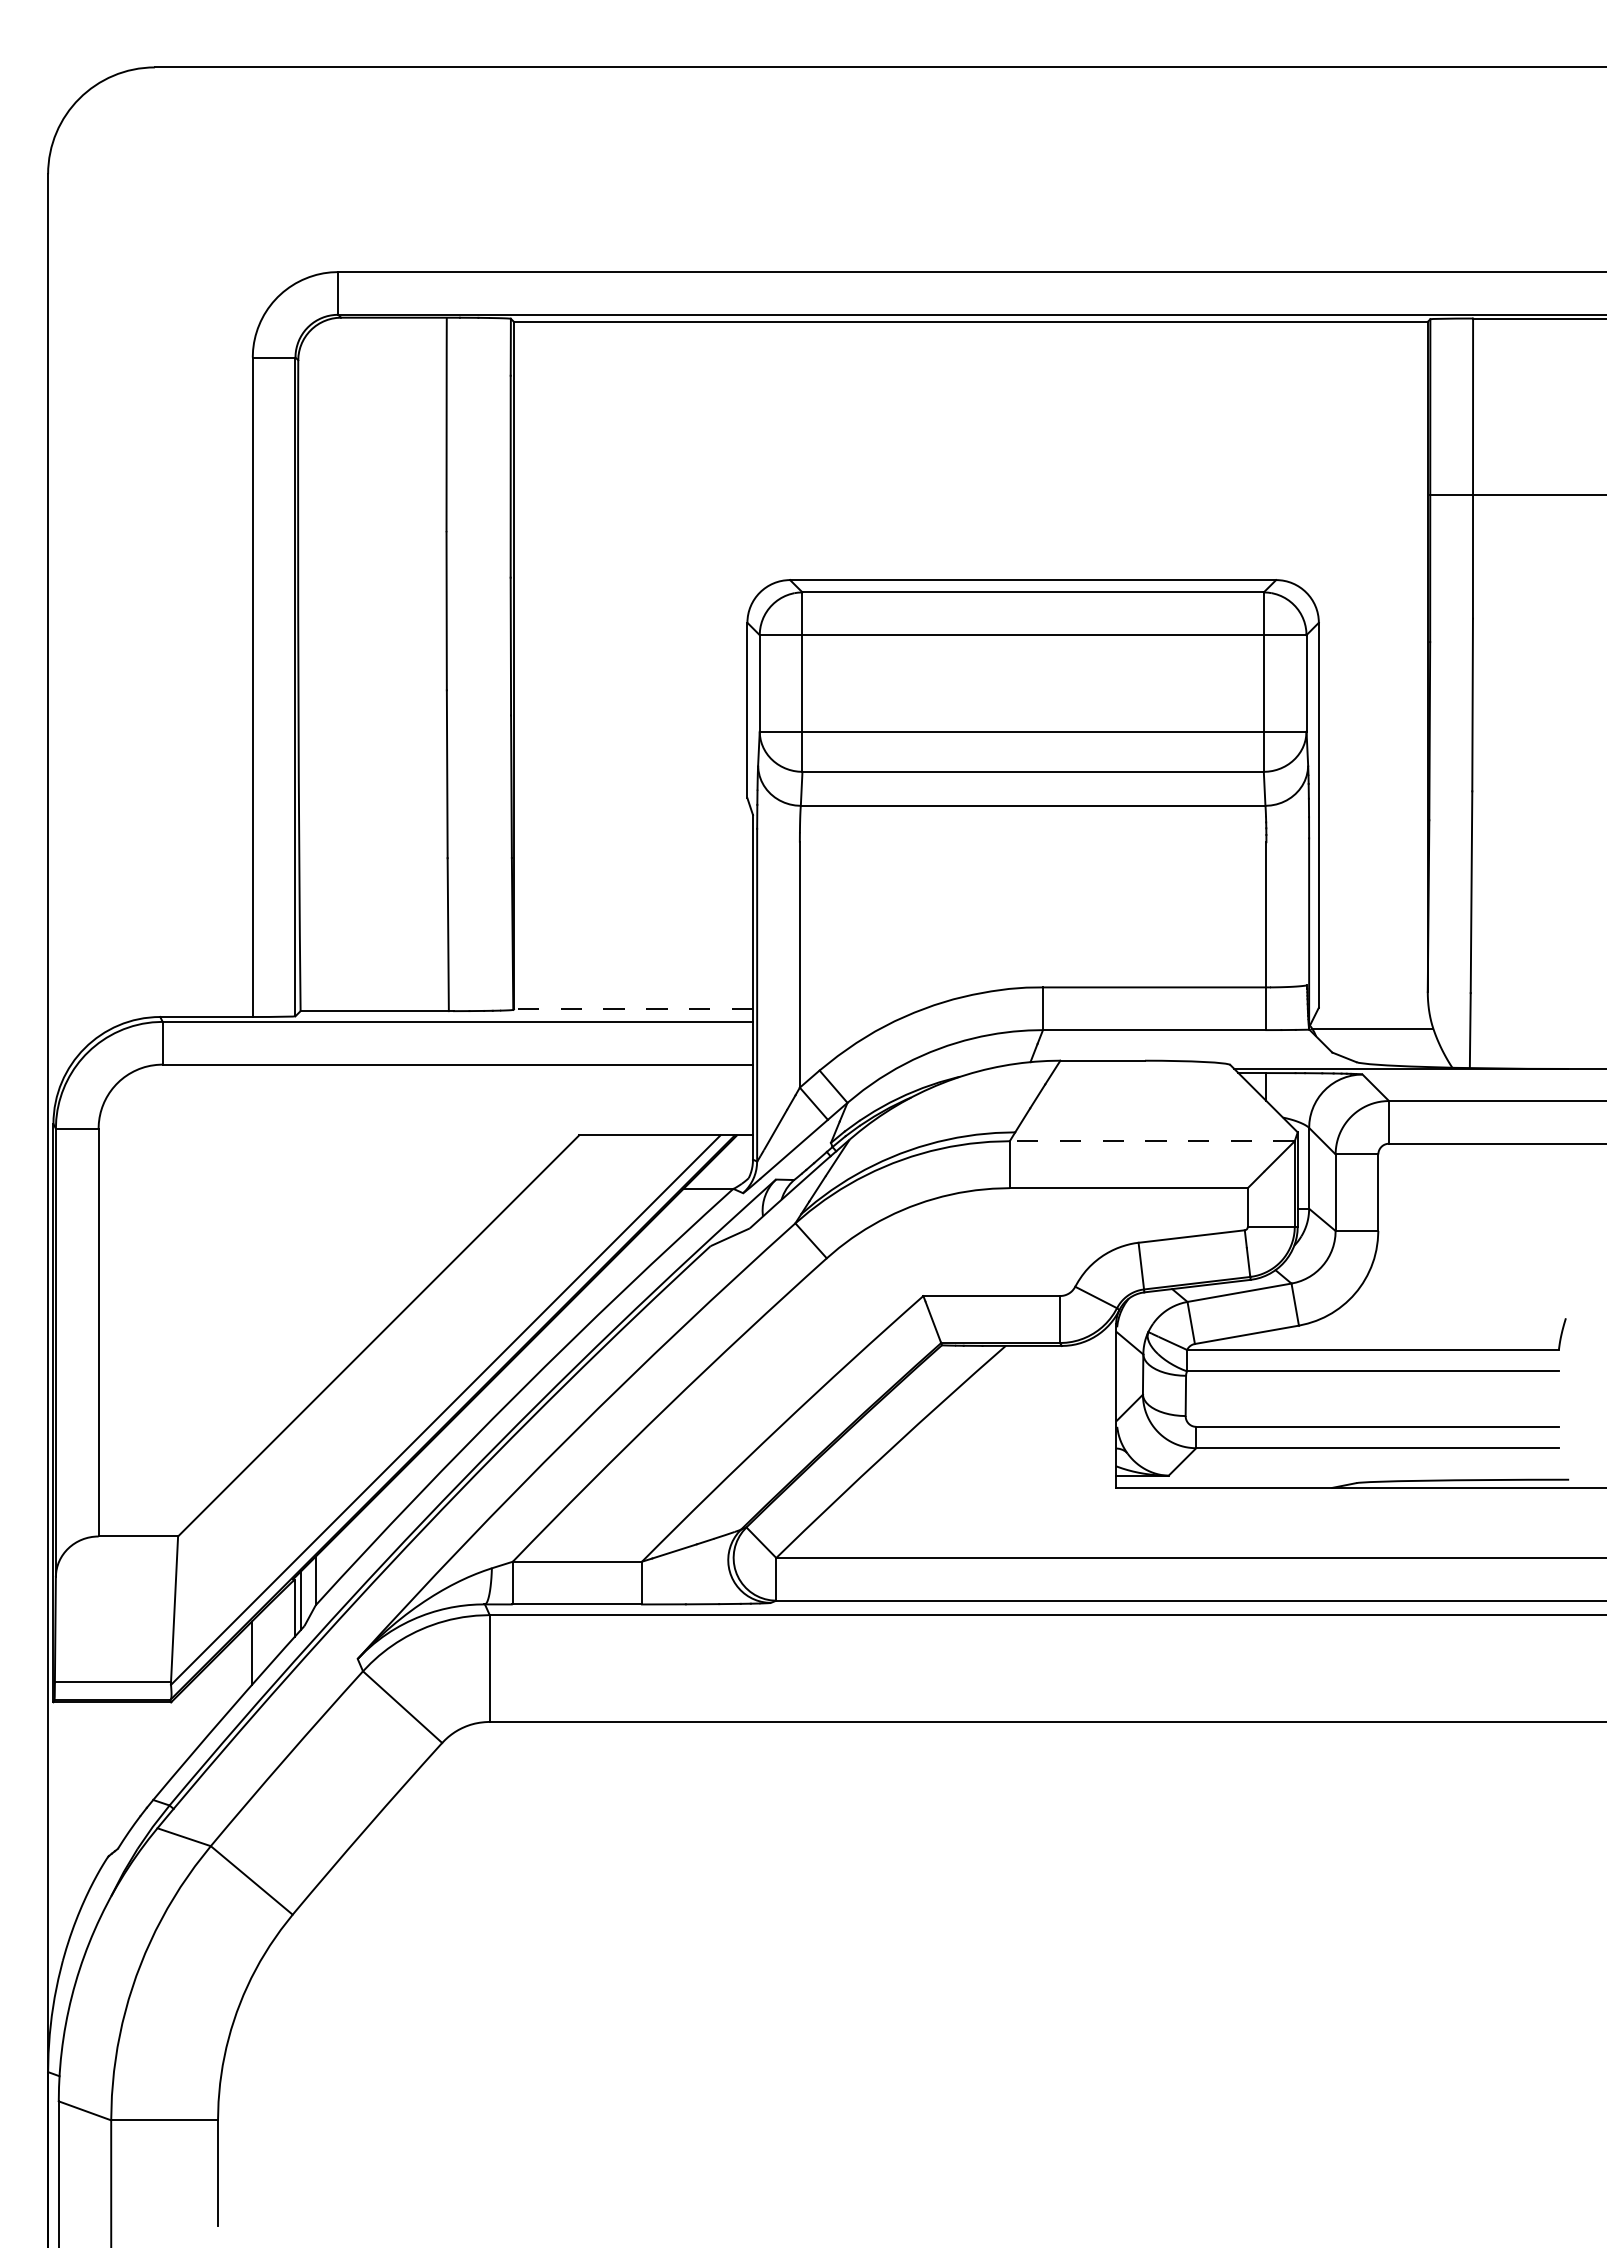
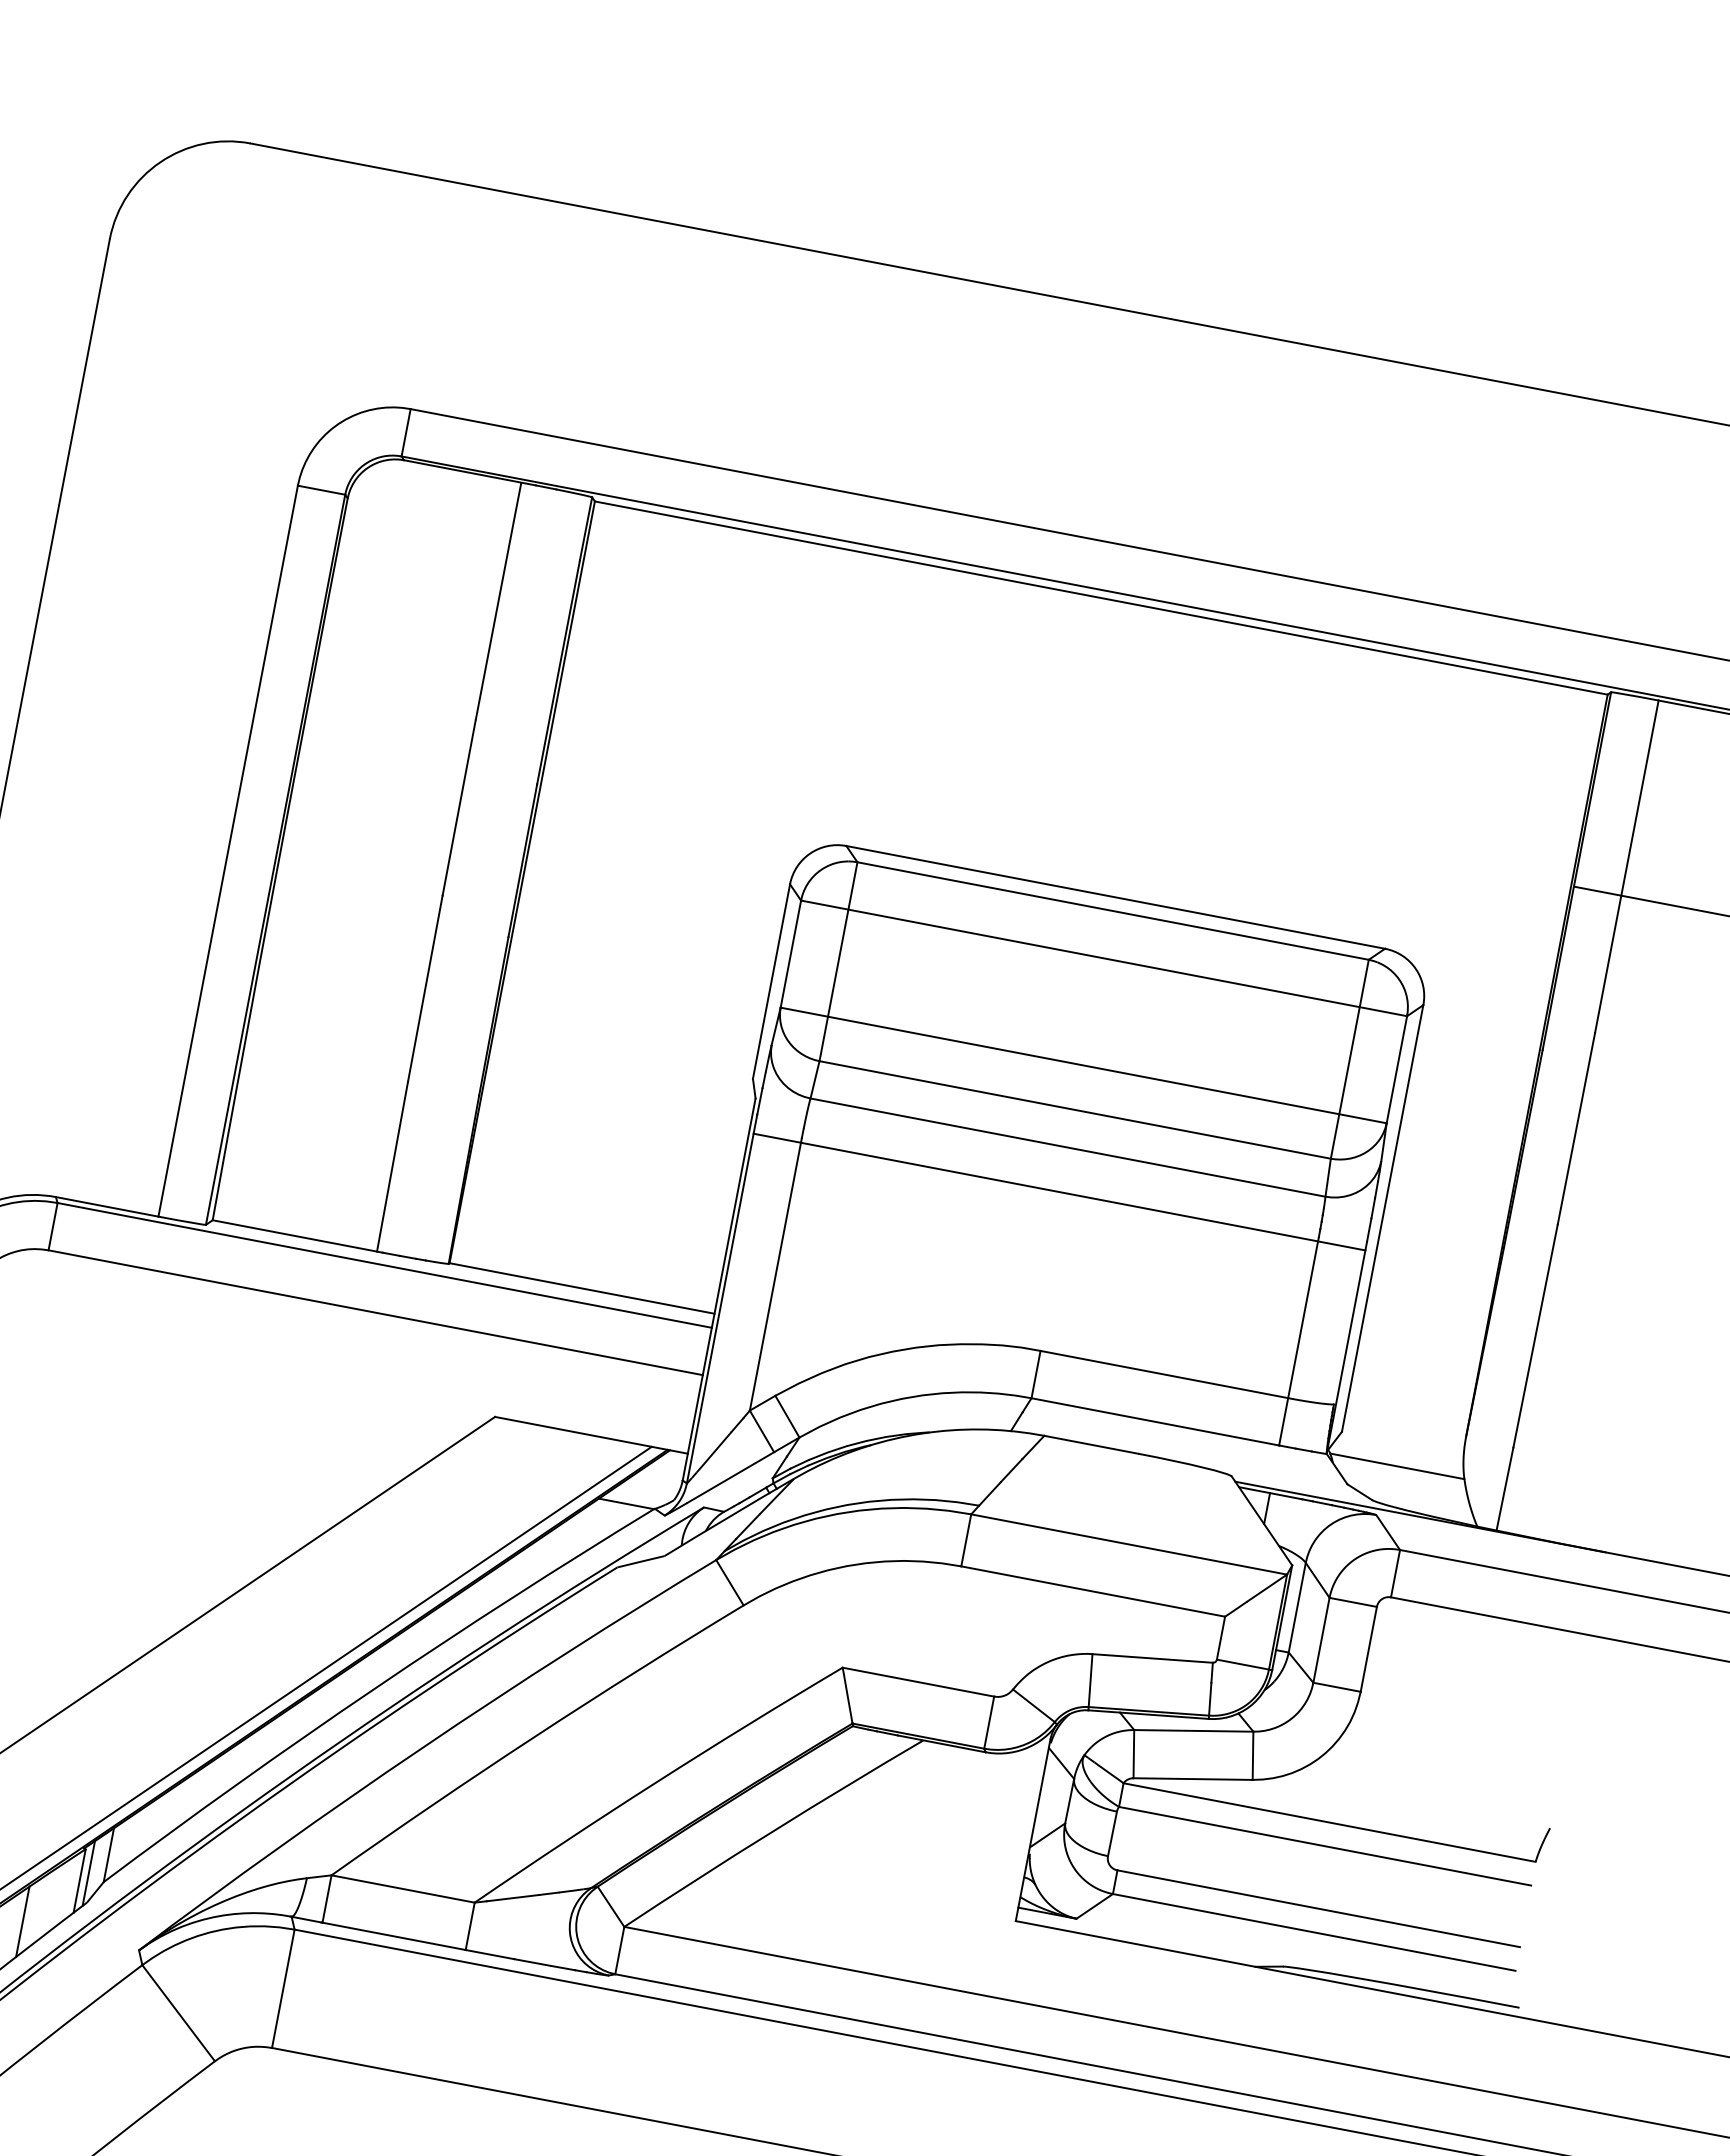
line: (1033, 845) -> (1060, 1191), added
line: (633, 1009) -> (582, 1288), dashed -> solid
line: (1151, 1141) -> (1128, 1544), dashed -> solid

